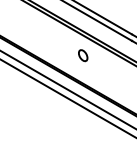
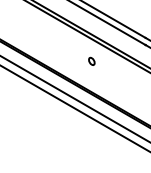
part: (83, 55) -> (92, 61), size x0.6

